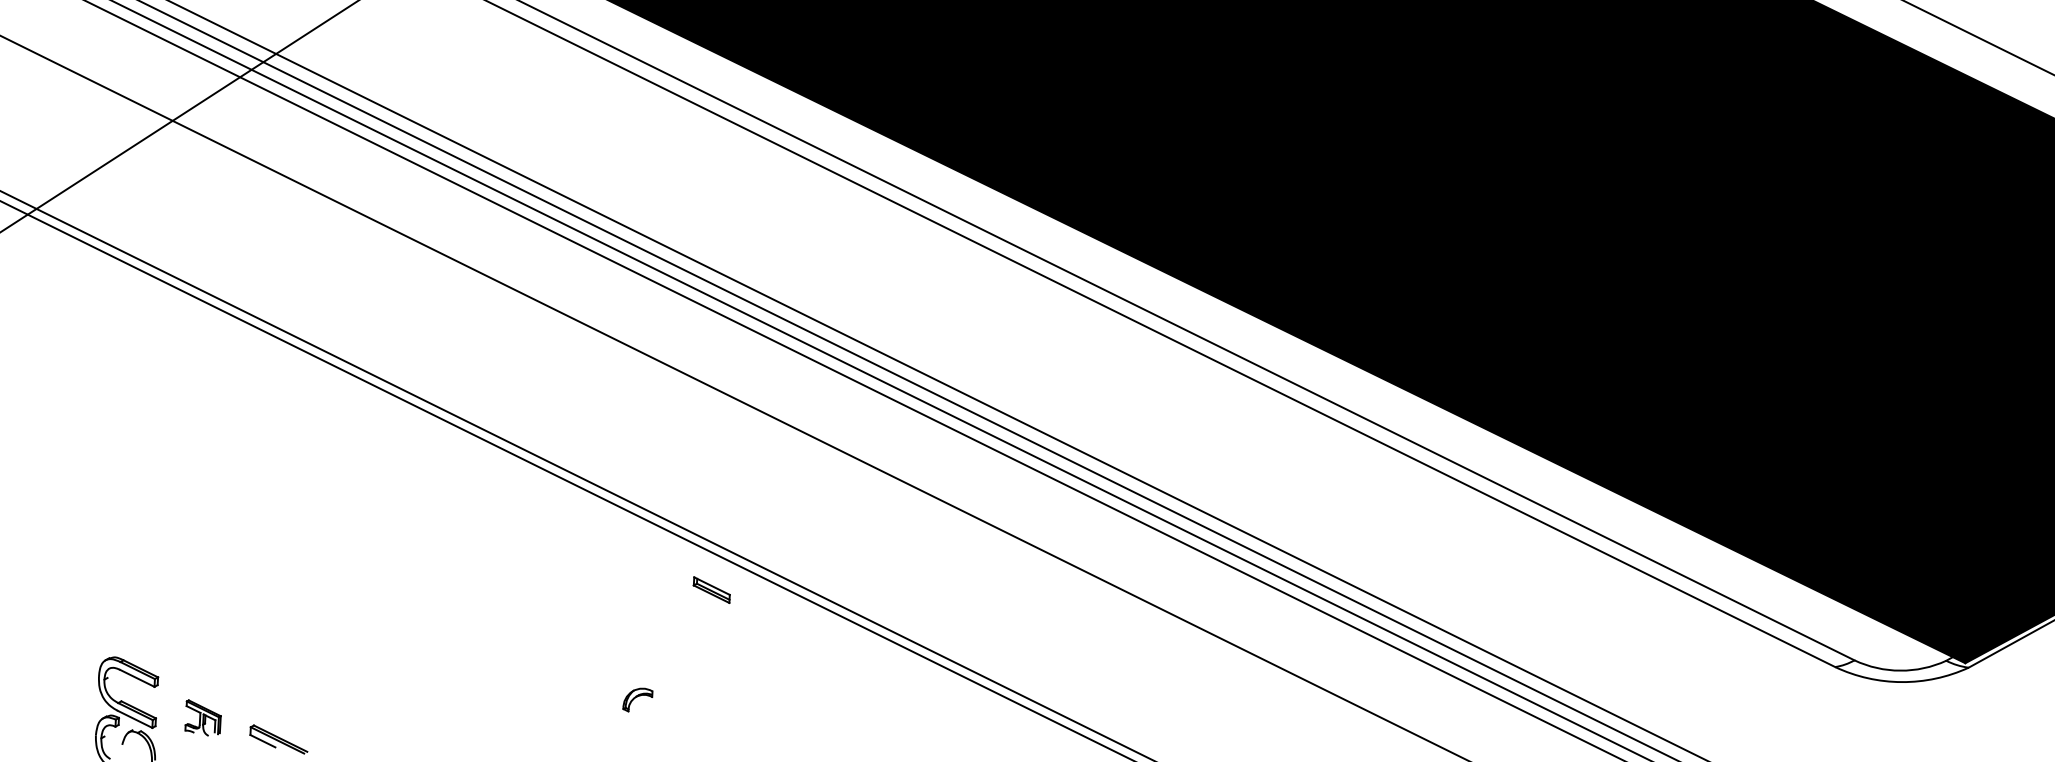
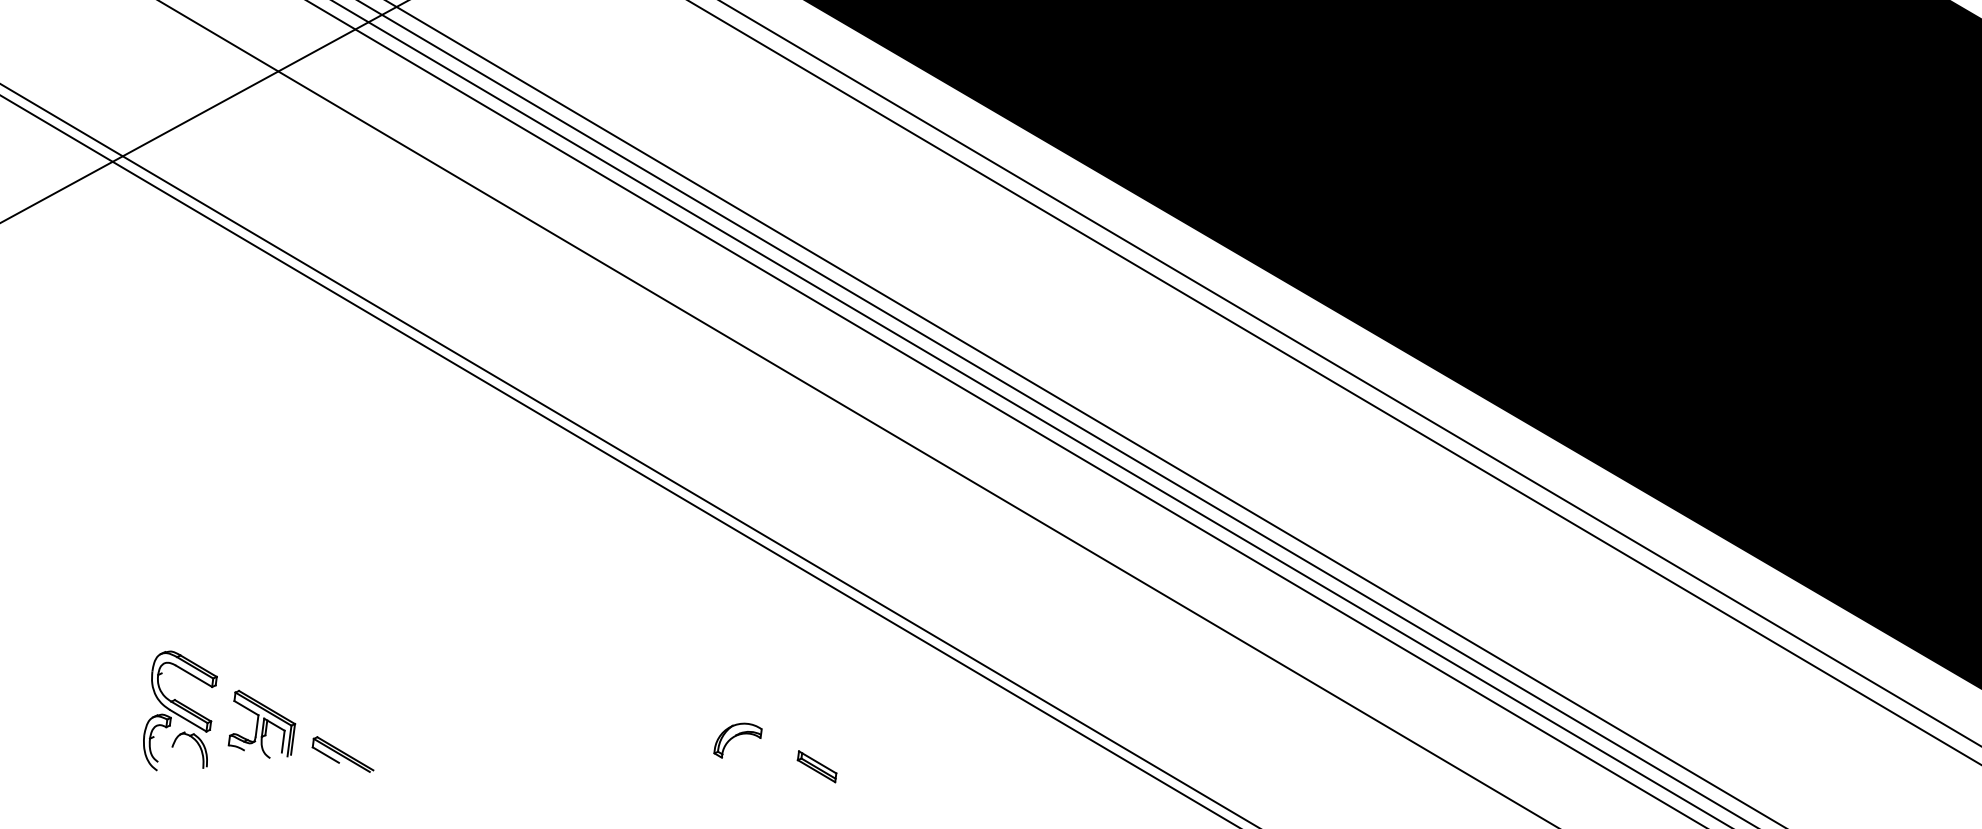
part: (711, 589) -> (816, 766), moved
part: (637, 699) -> (737, 740), size x1.43
part: (202, 717) -> (261, 724), size x1.67

